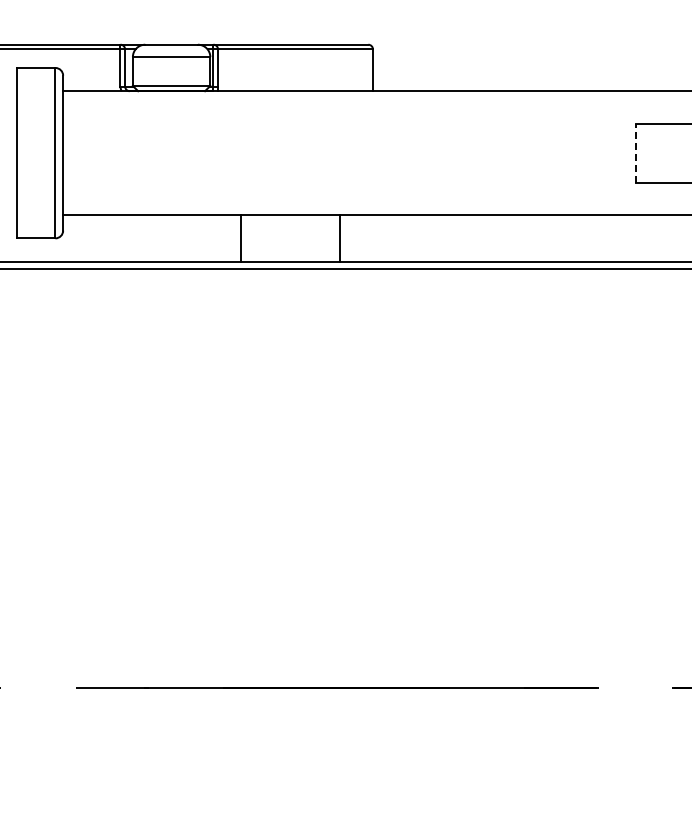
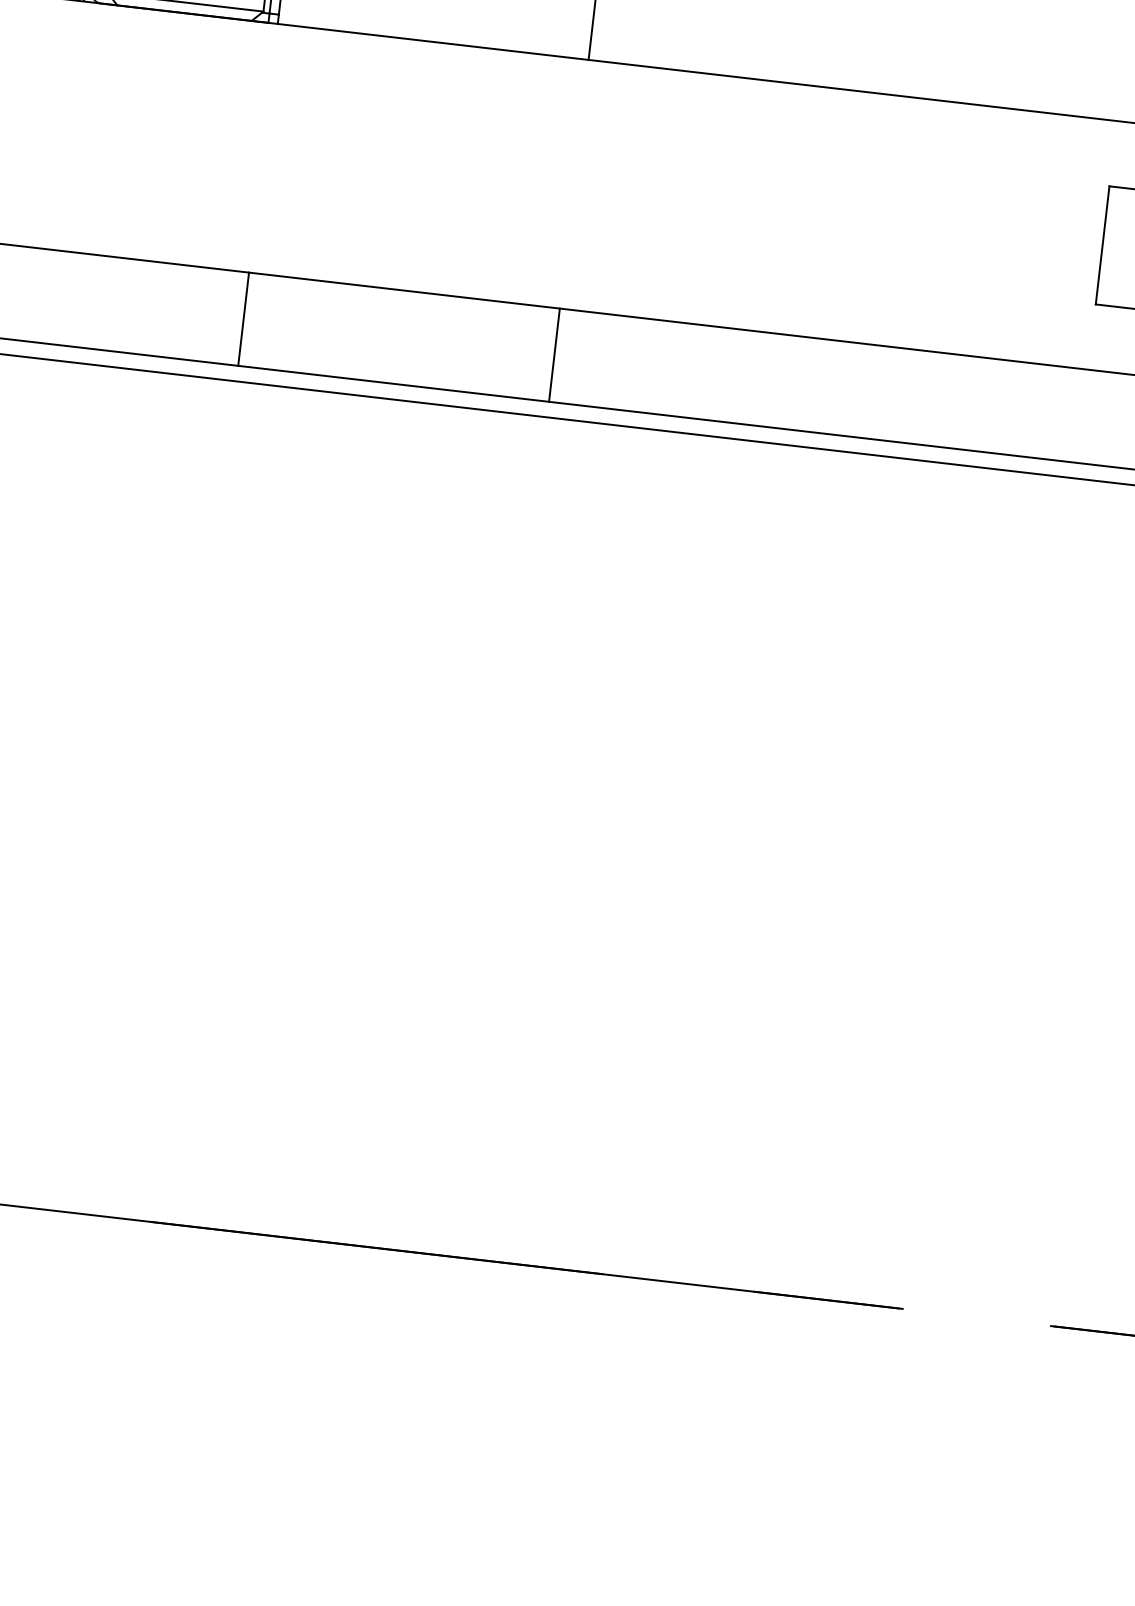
line: (636, 152) -> (1103, 244), dashed -> solid
line: (241, 238) -> (244, 319), moved
line: (340, 238) -> (555, 355), moved

